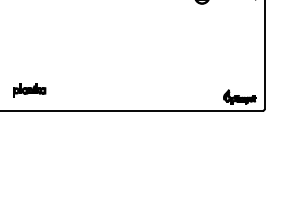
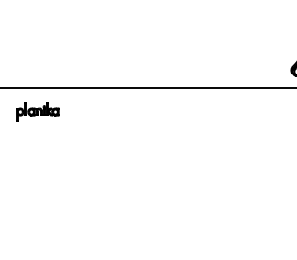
part: (29, 90) -> (37, 111), moved

